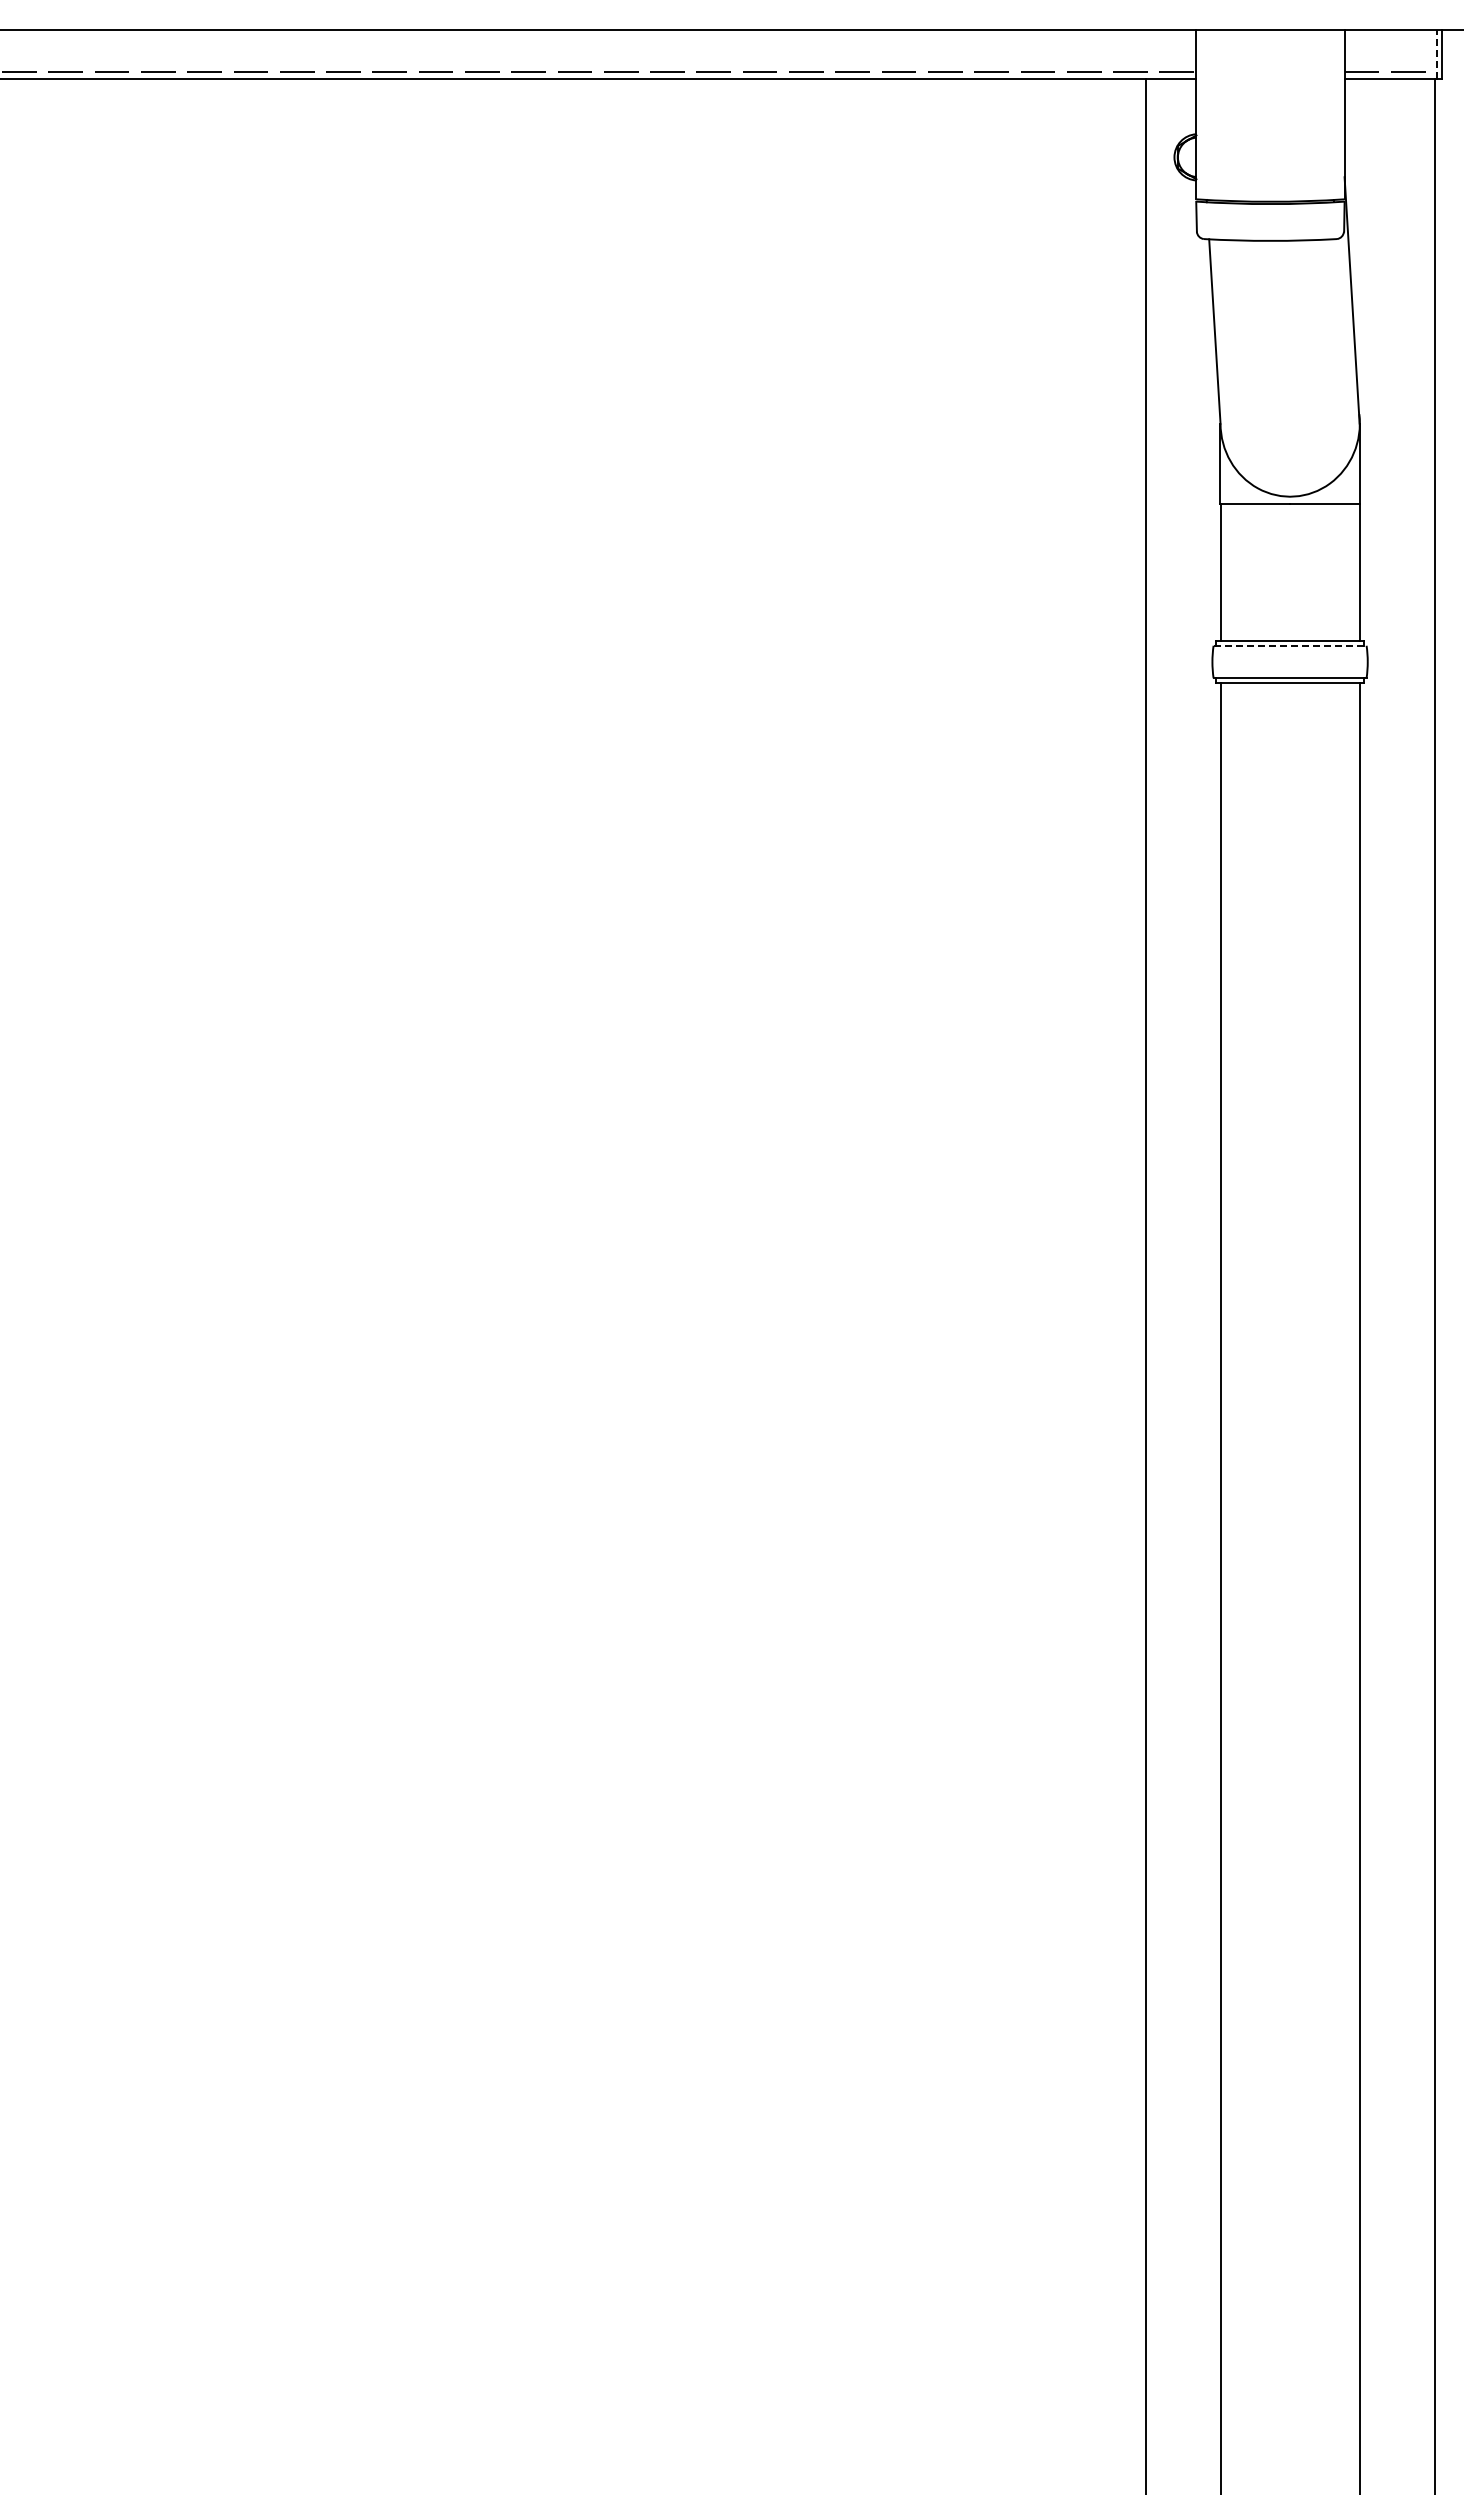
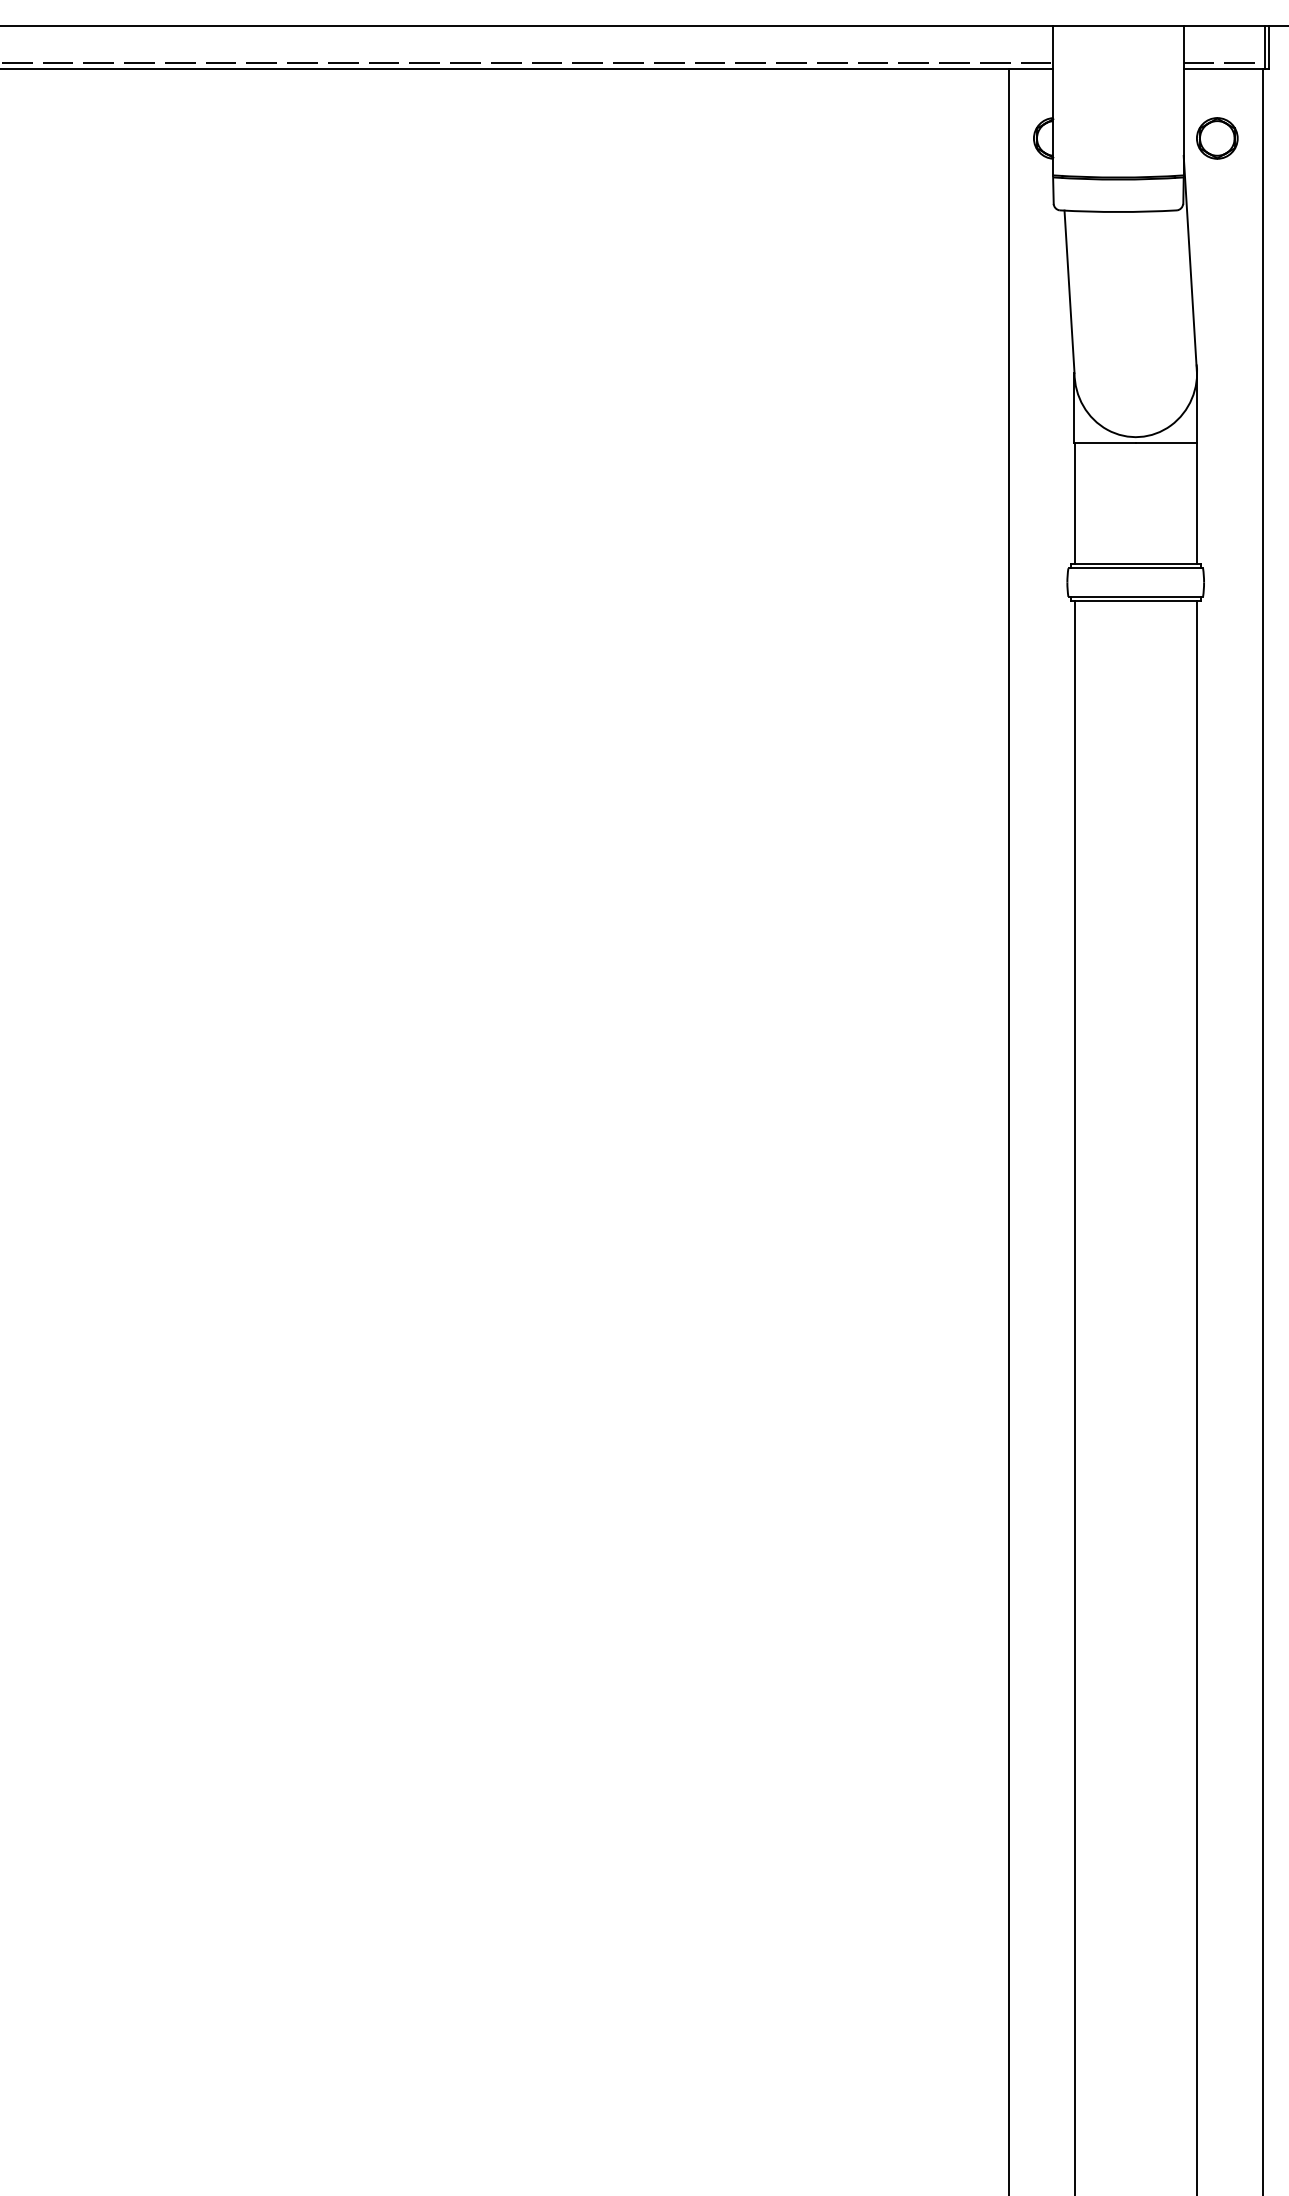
line: (1437, 53) -> (1265, 47), dashed -> solid
part: (1382, 157) -> (1217, 138), added
line: (1290, 645) -> (1136, 568), dashed -> solid

